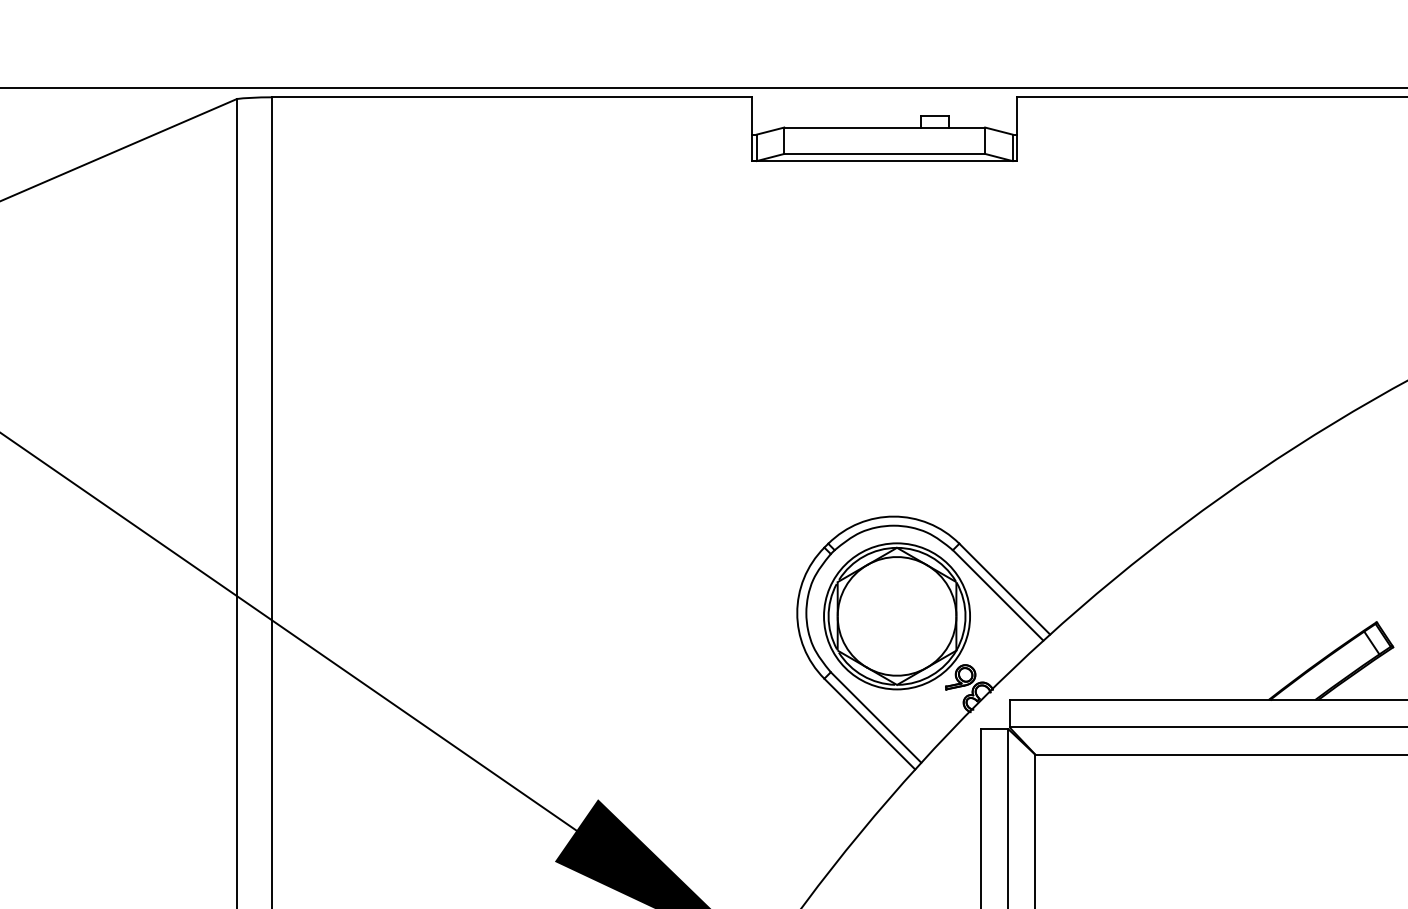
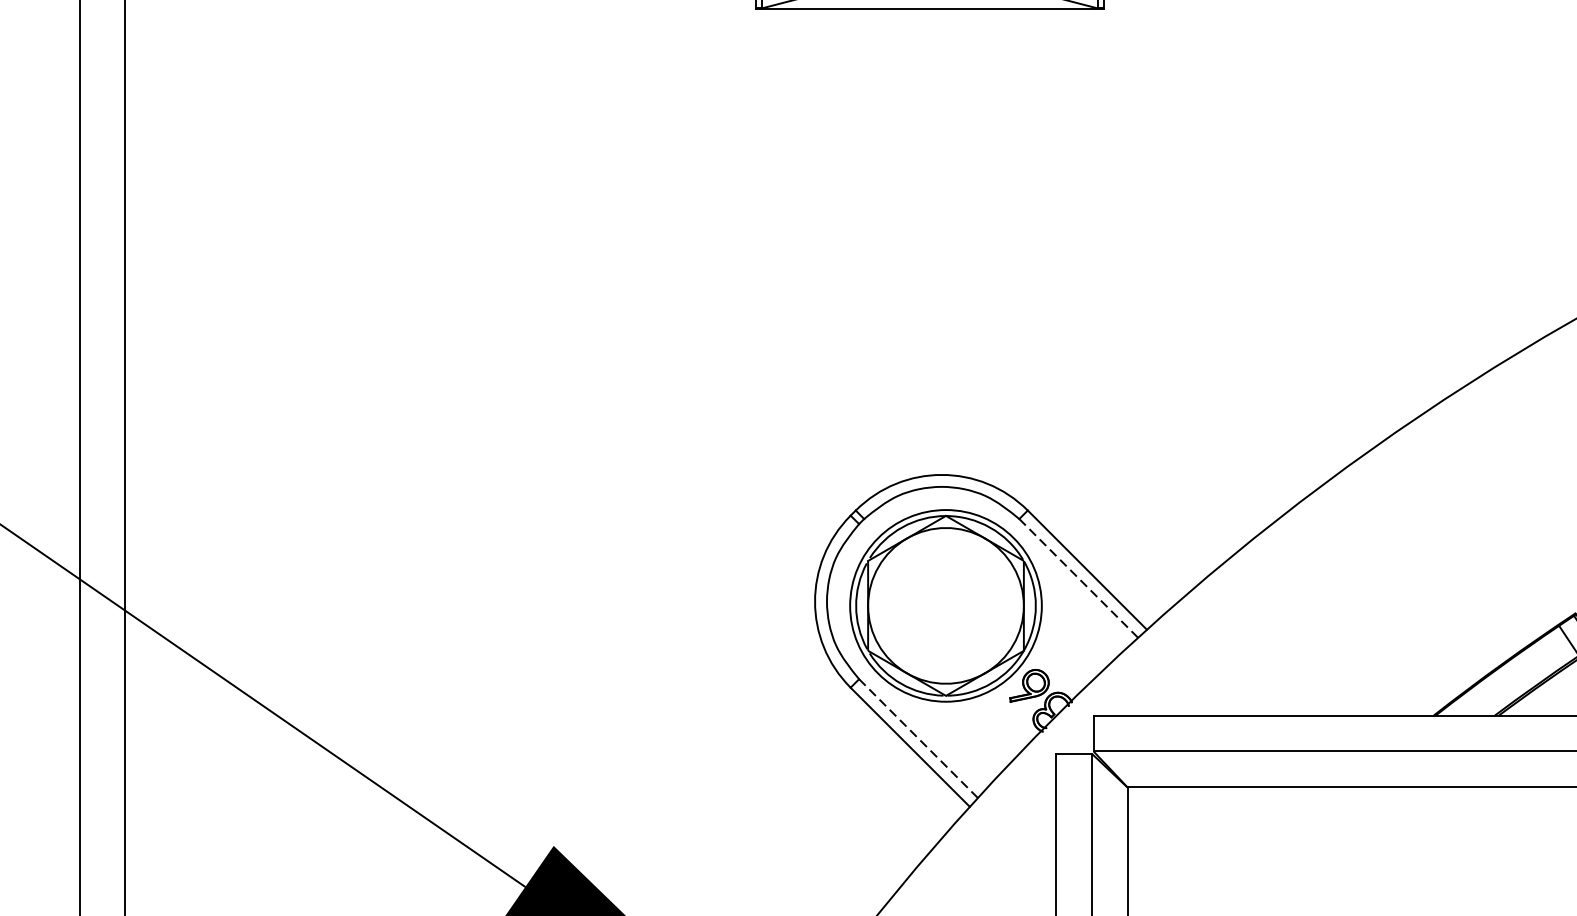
line: (998, 595) -> (1079, 578), solid -> dashed
line: (876, 717) -> (919, 738), solid -> dashed

